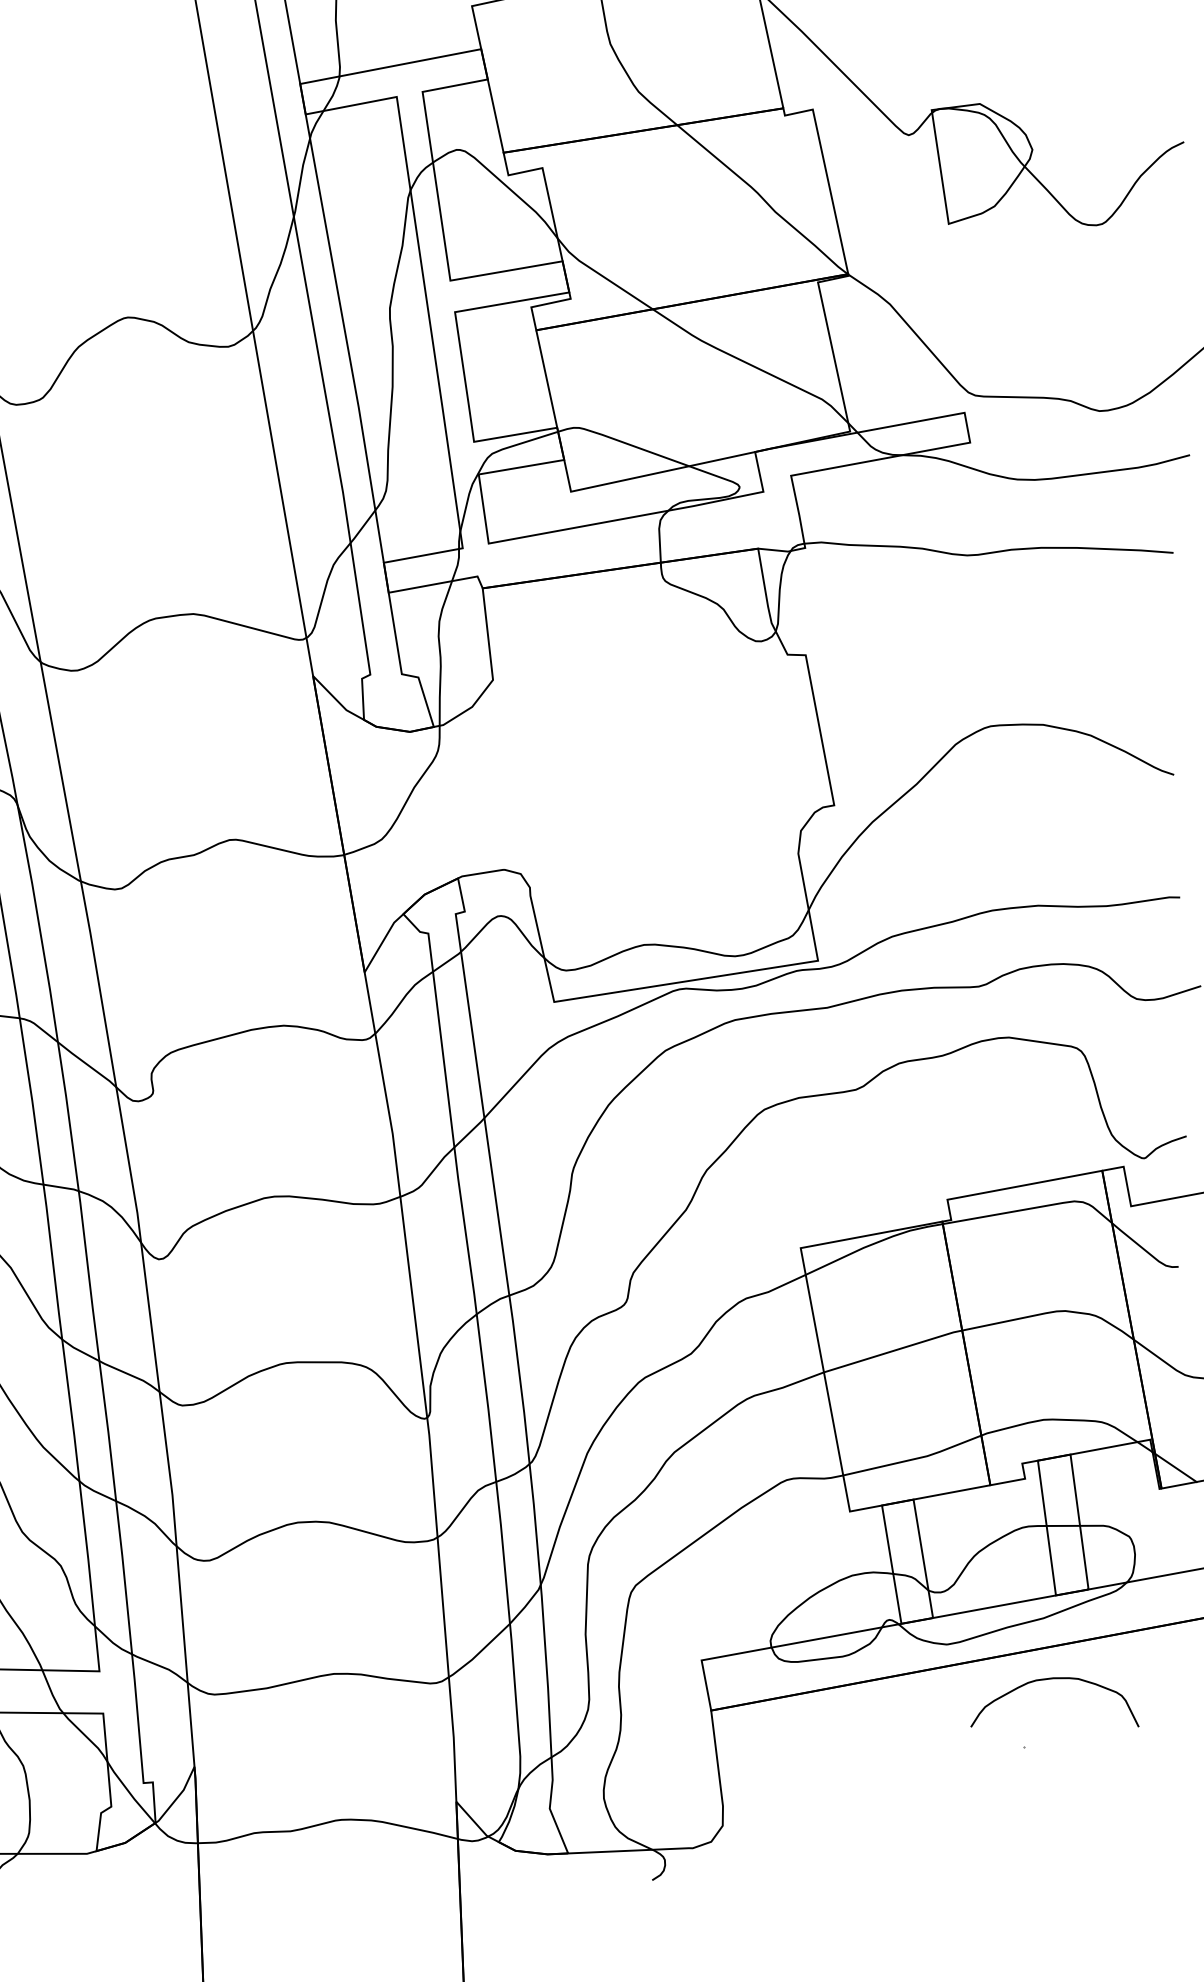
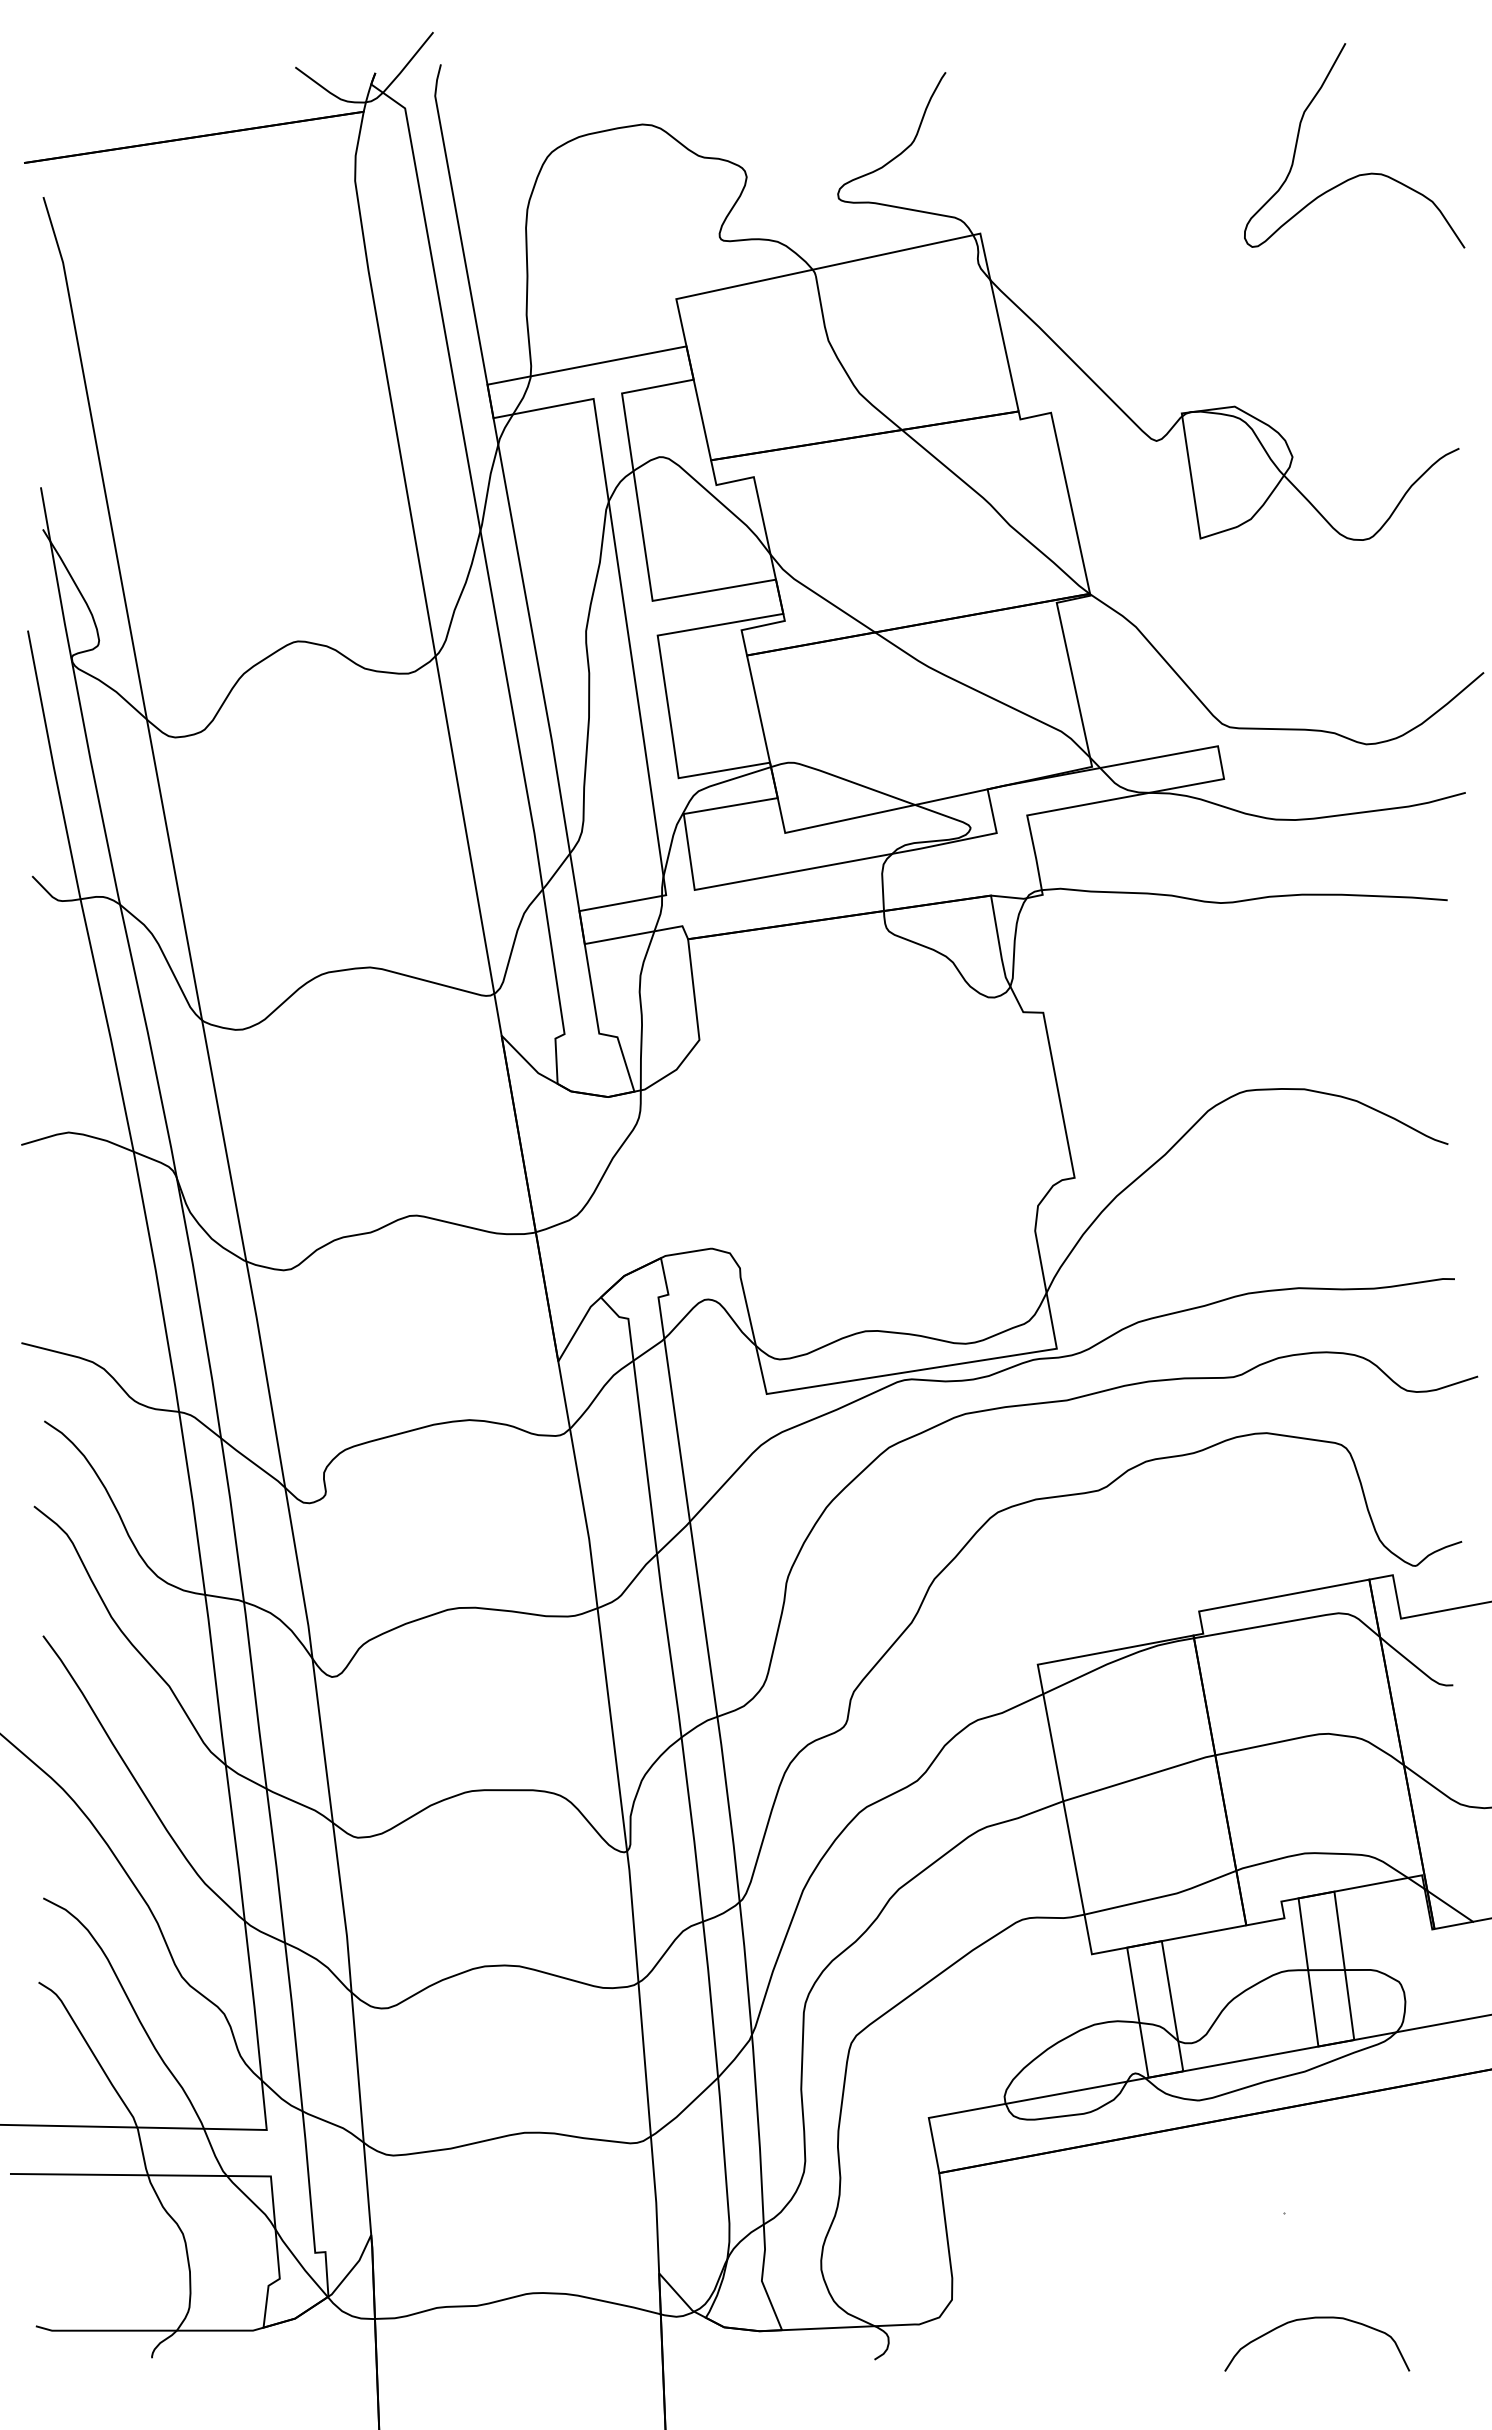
curve: (1055, 1679) -> (1317, 2318), moved

